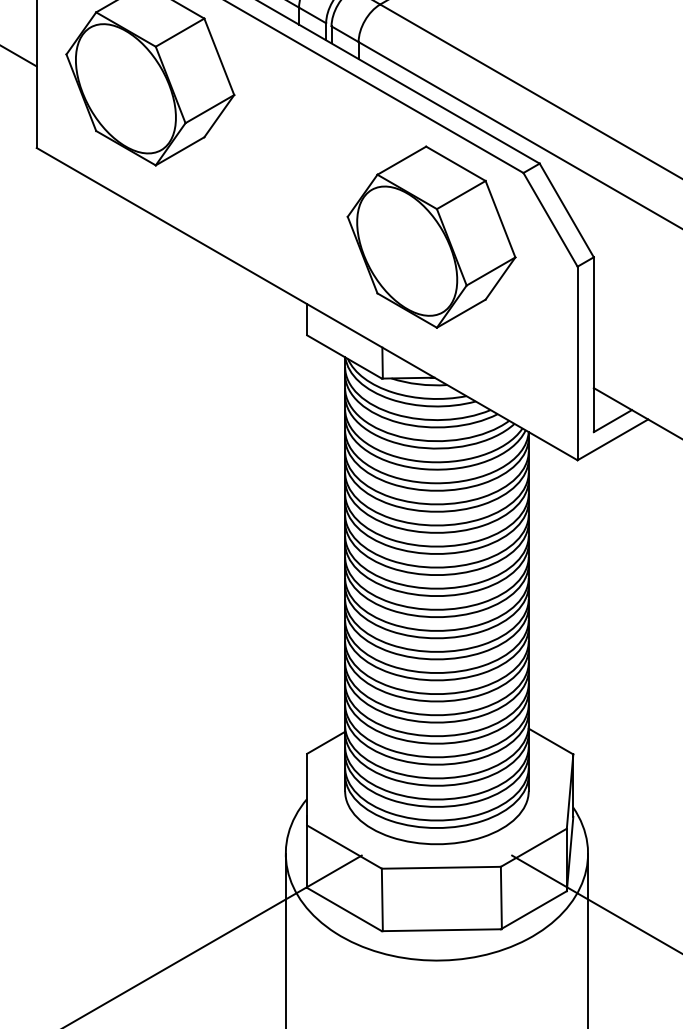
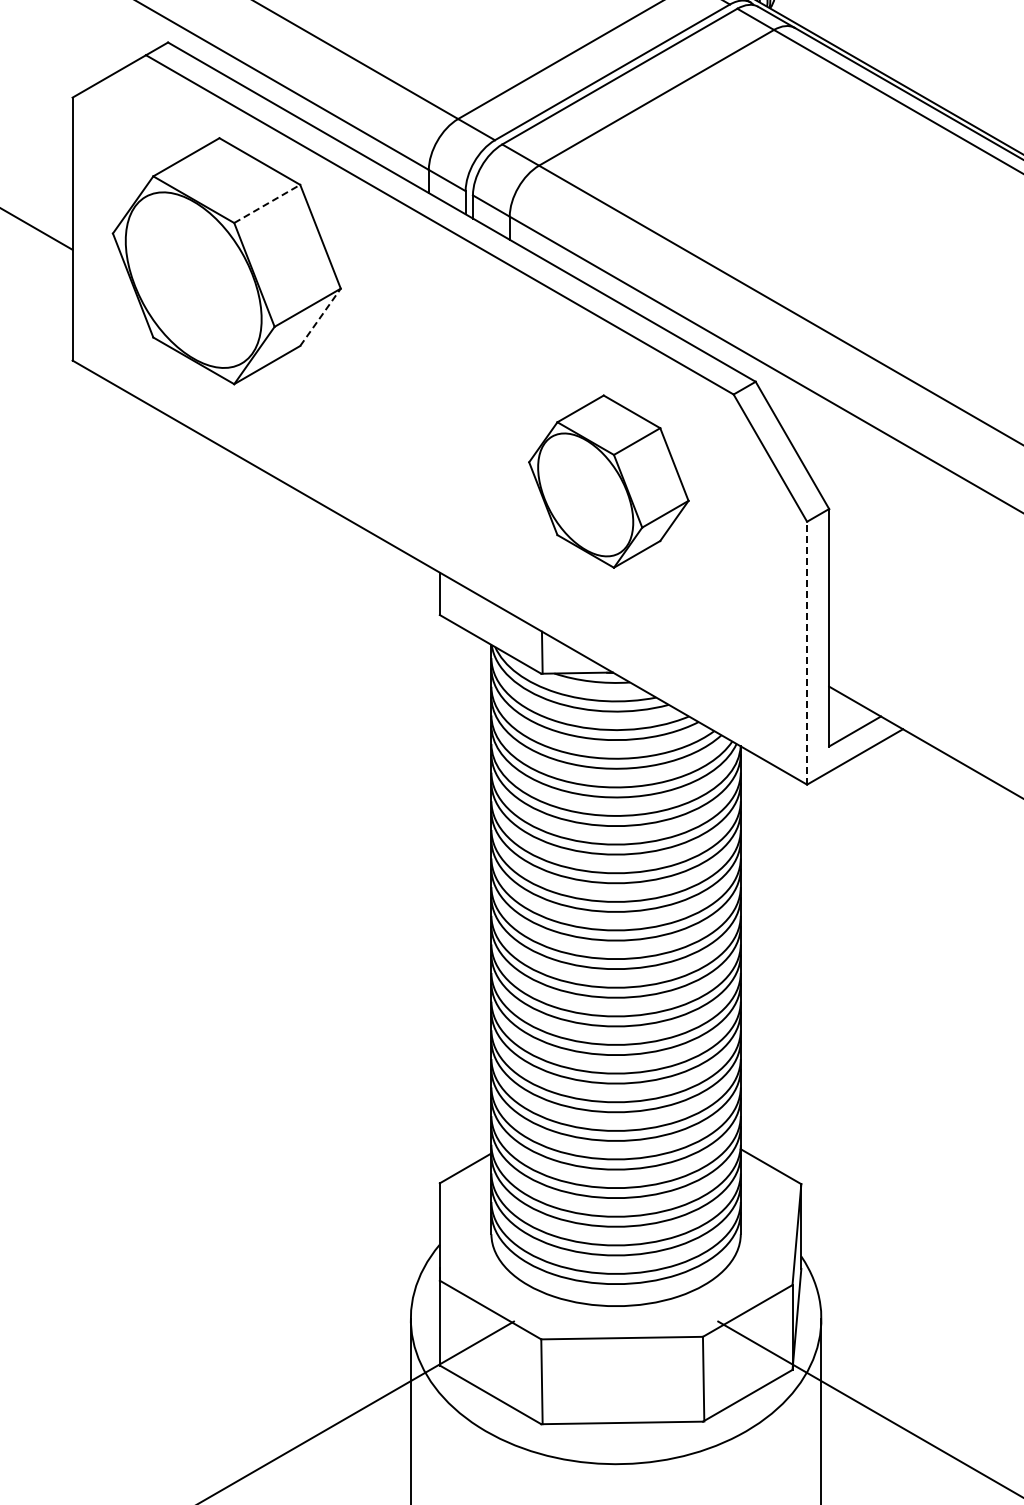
line: (180, 32) -> (267, 203), solid -> dashed
line: (219, 115) -> (320, 316), solid -> dashed
part: (431, 237) -> (608, 481), size x0.7
line: (577, 362) -> (807, 652), solid -> dashed

